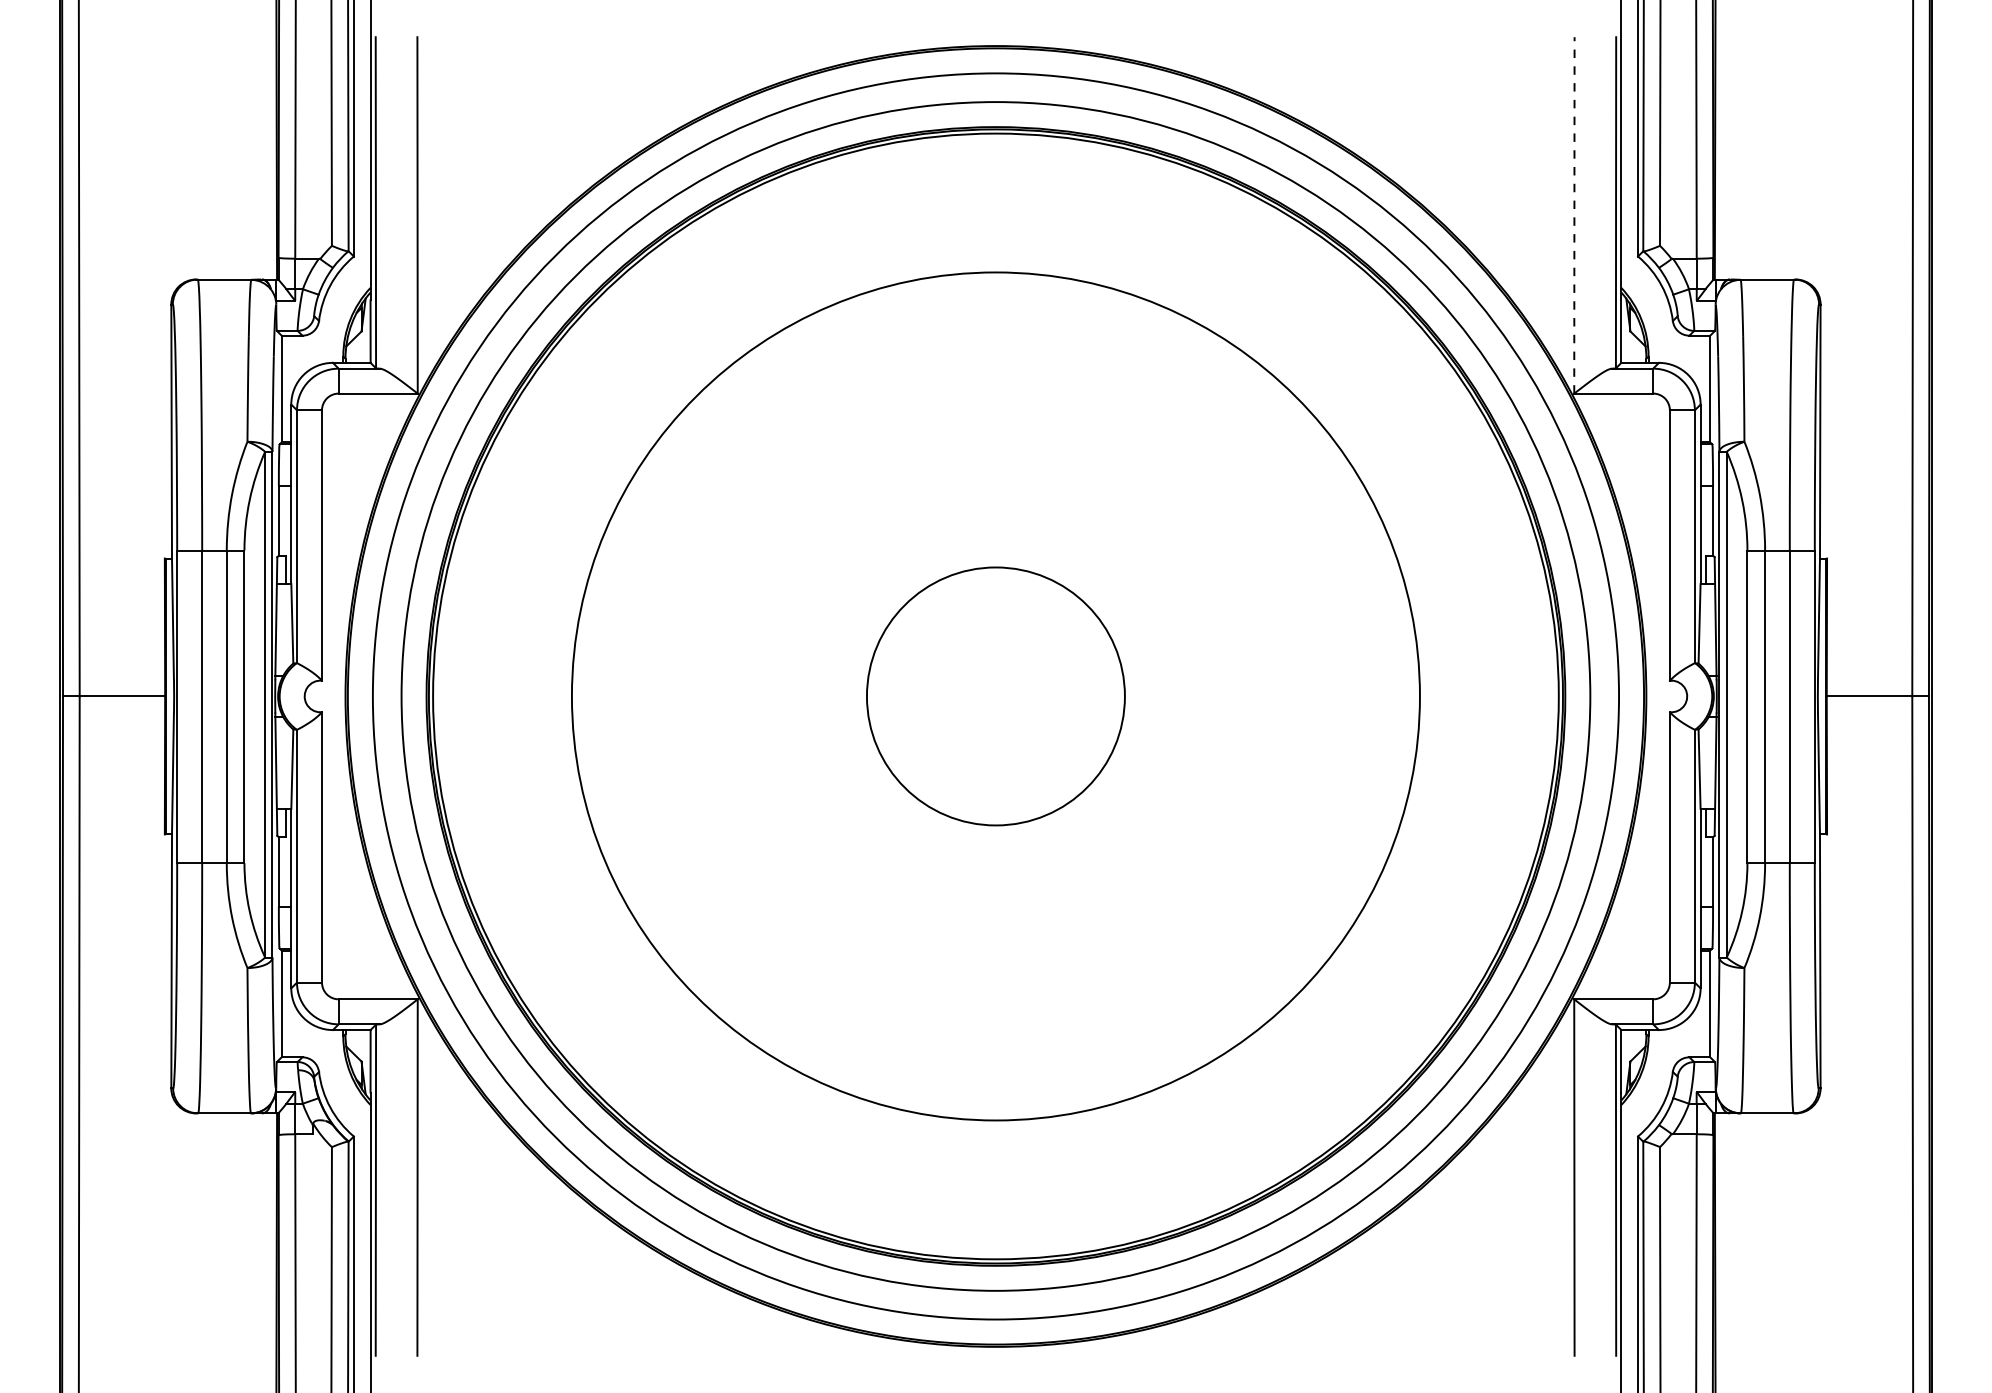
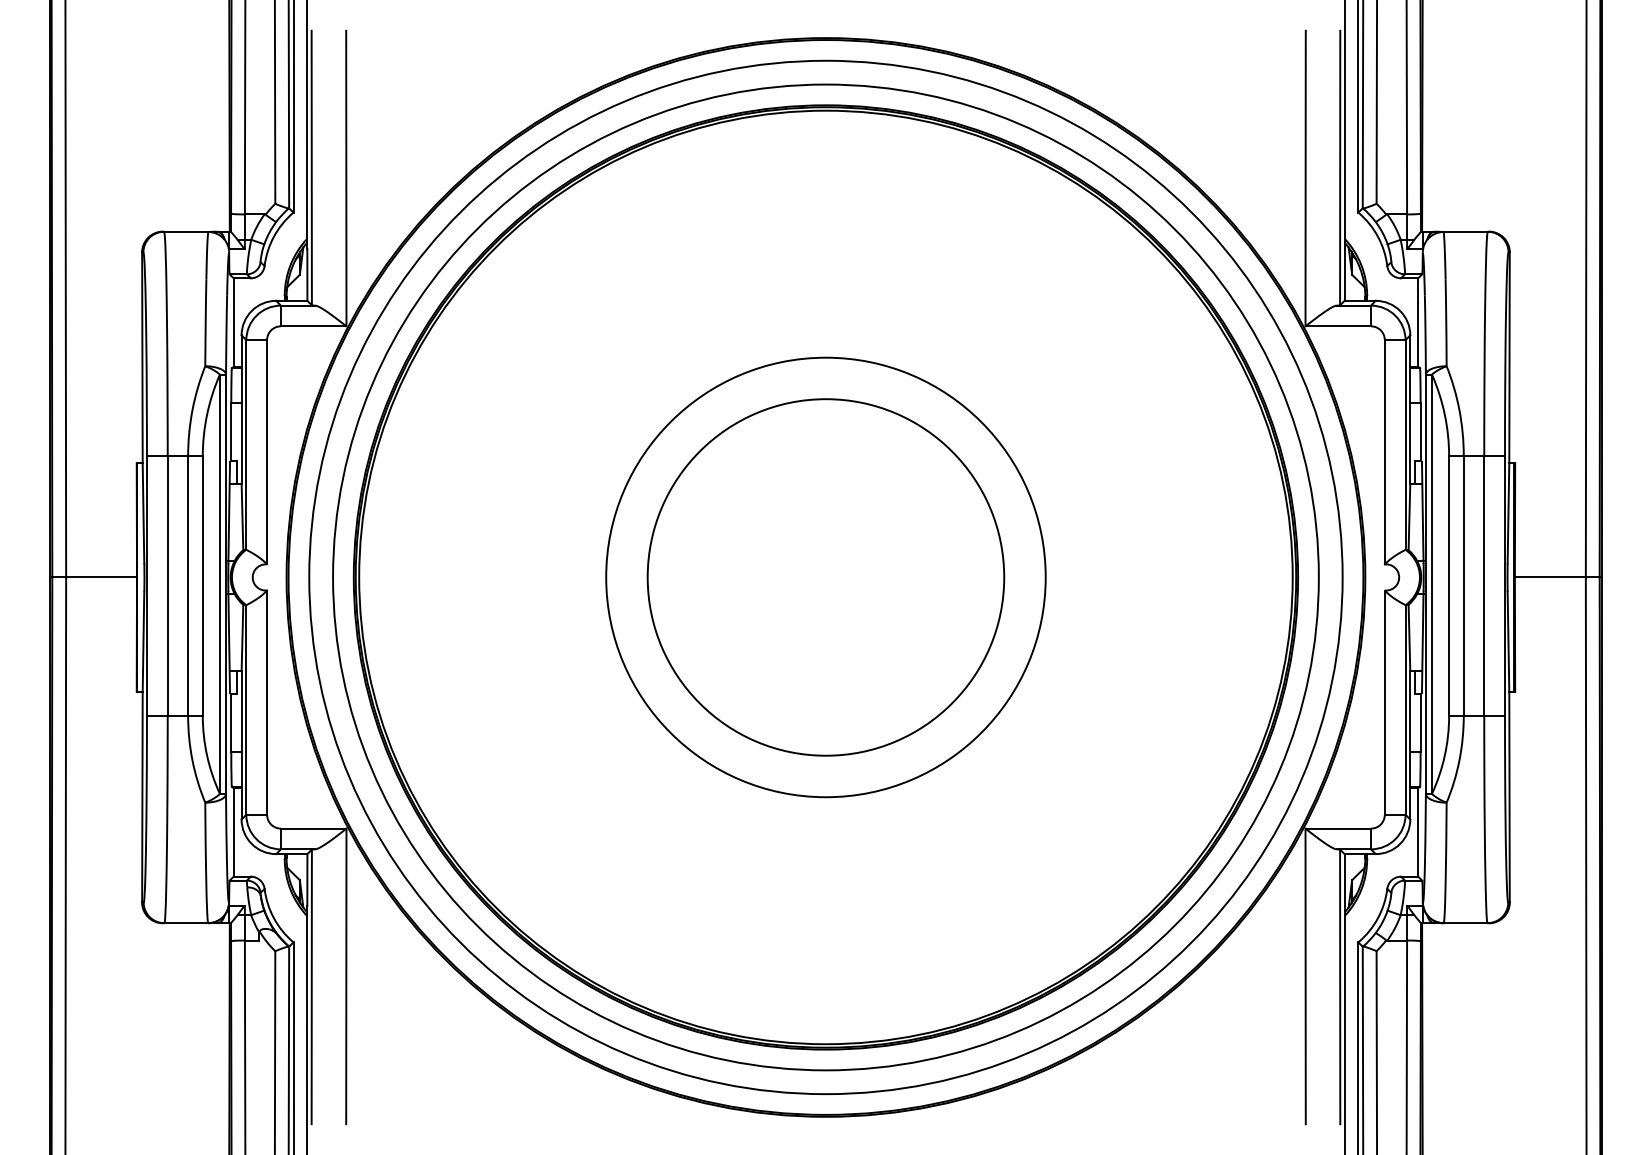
line: (1574, 215) -> (1305, 178), dashed -> solid
circle: (995, 696) -> (825, 577), size x0.62
circle: (995, 696) -> (825, 577), size x1.67

